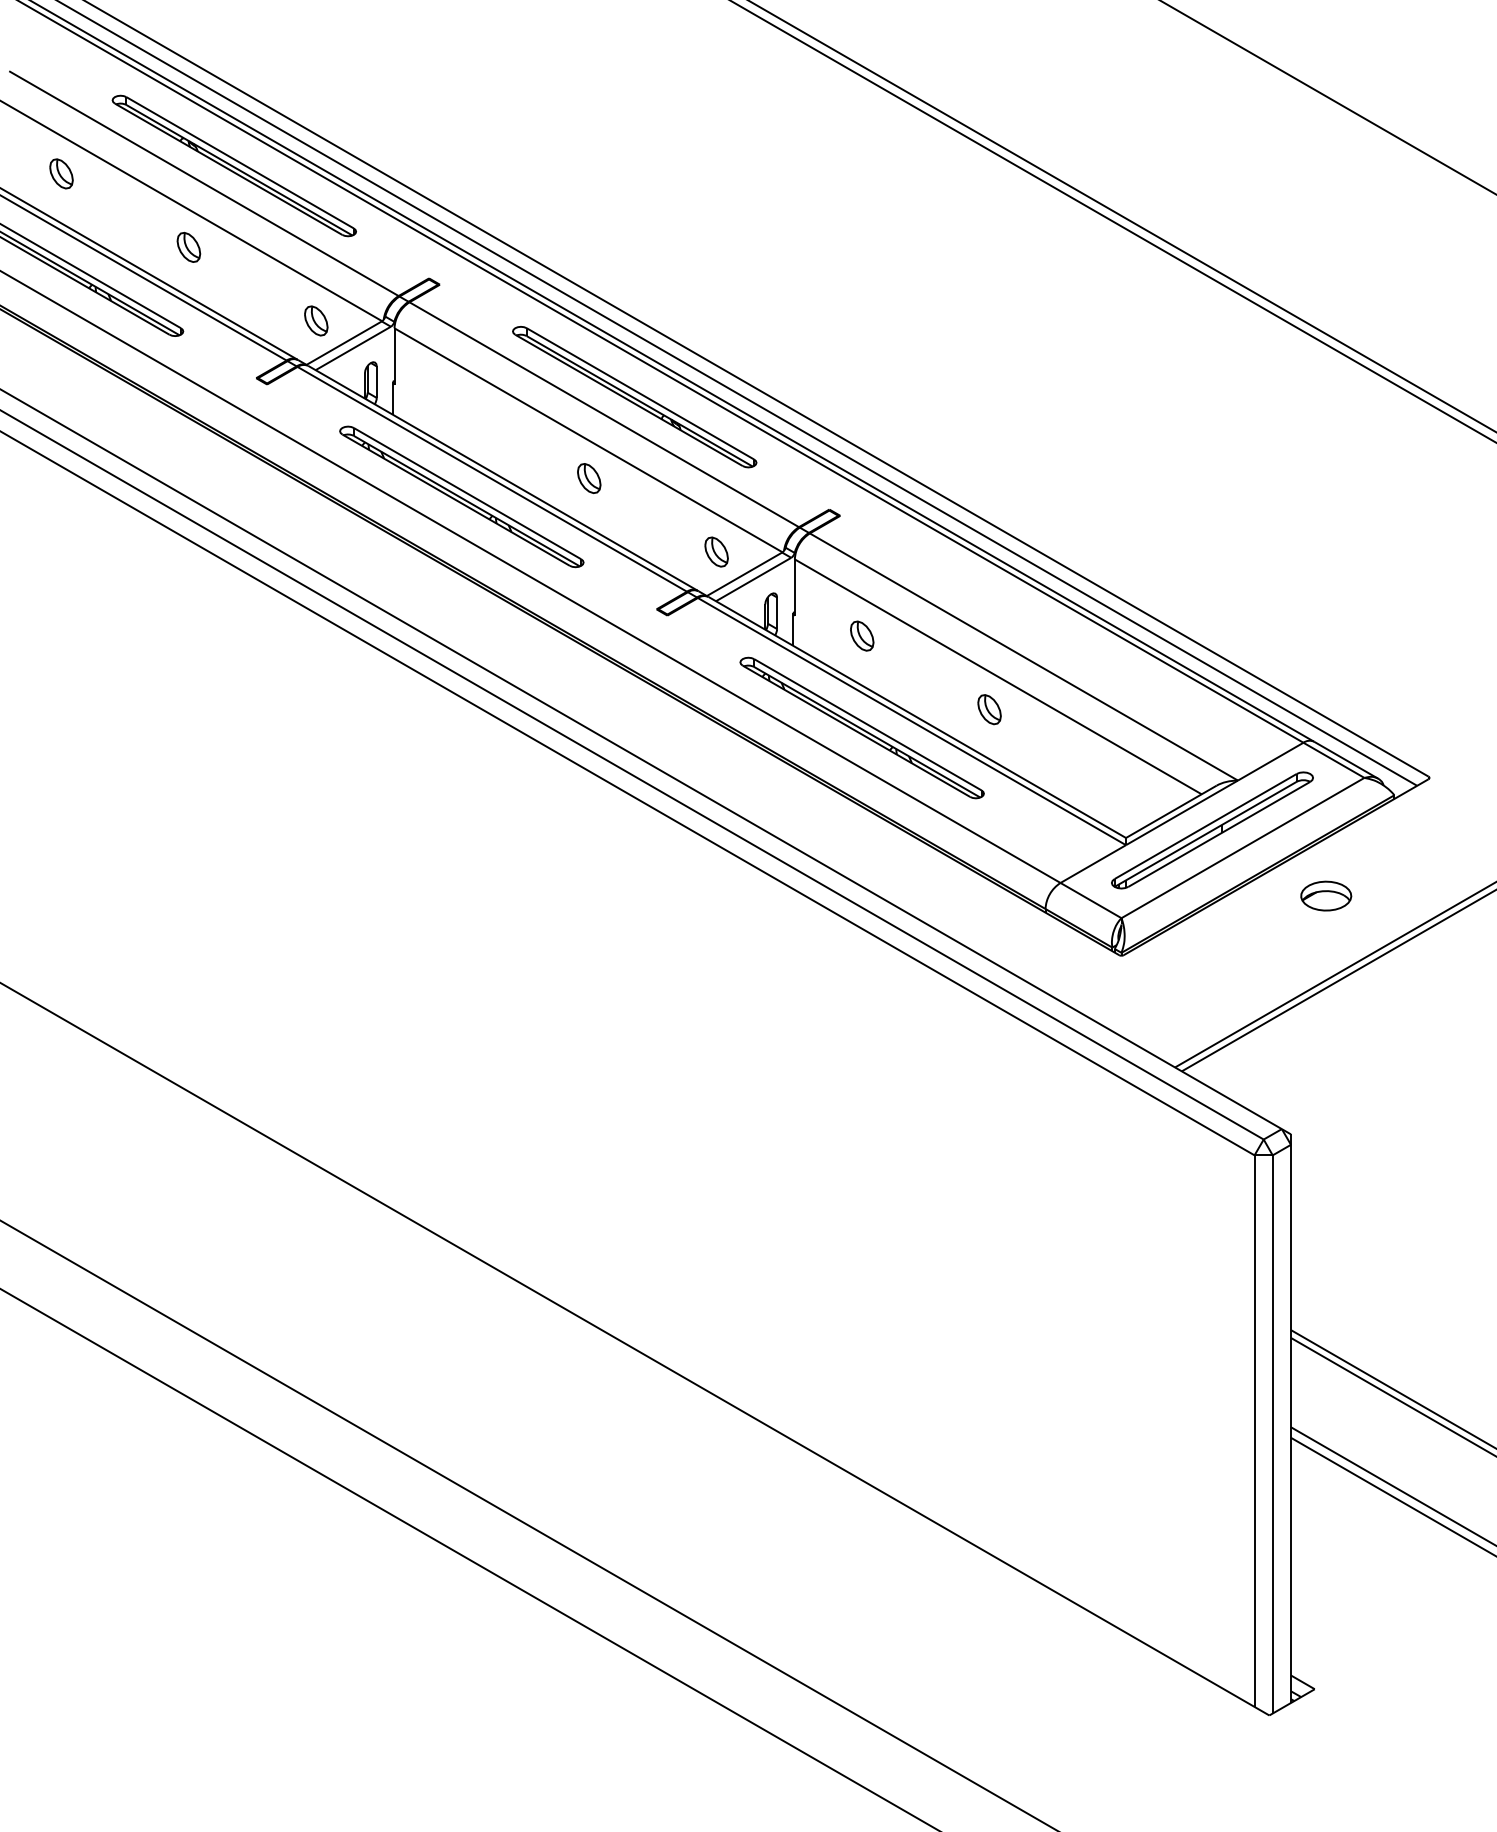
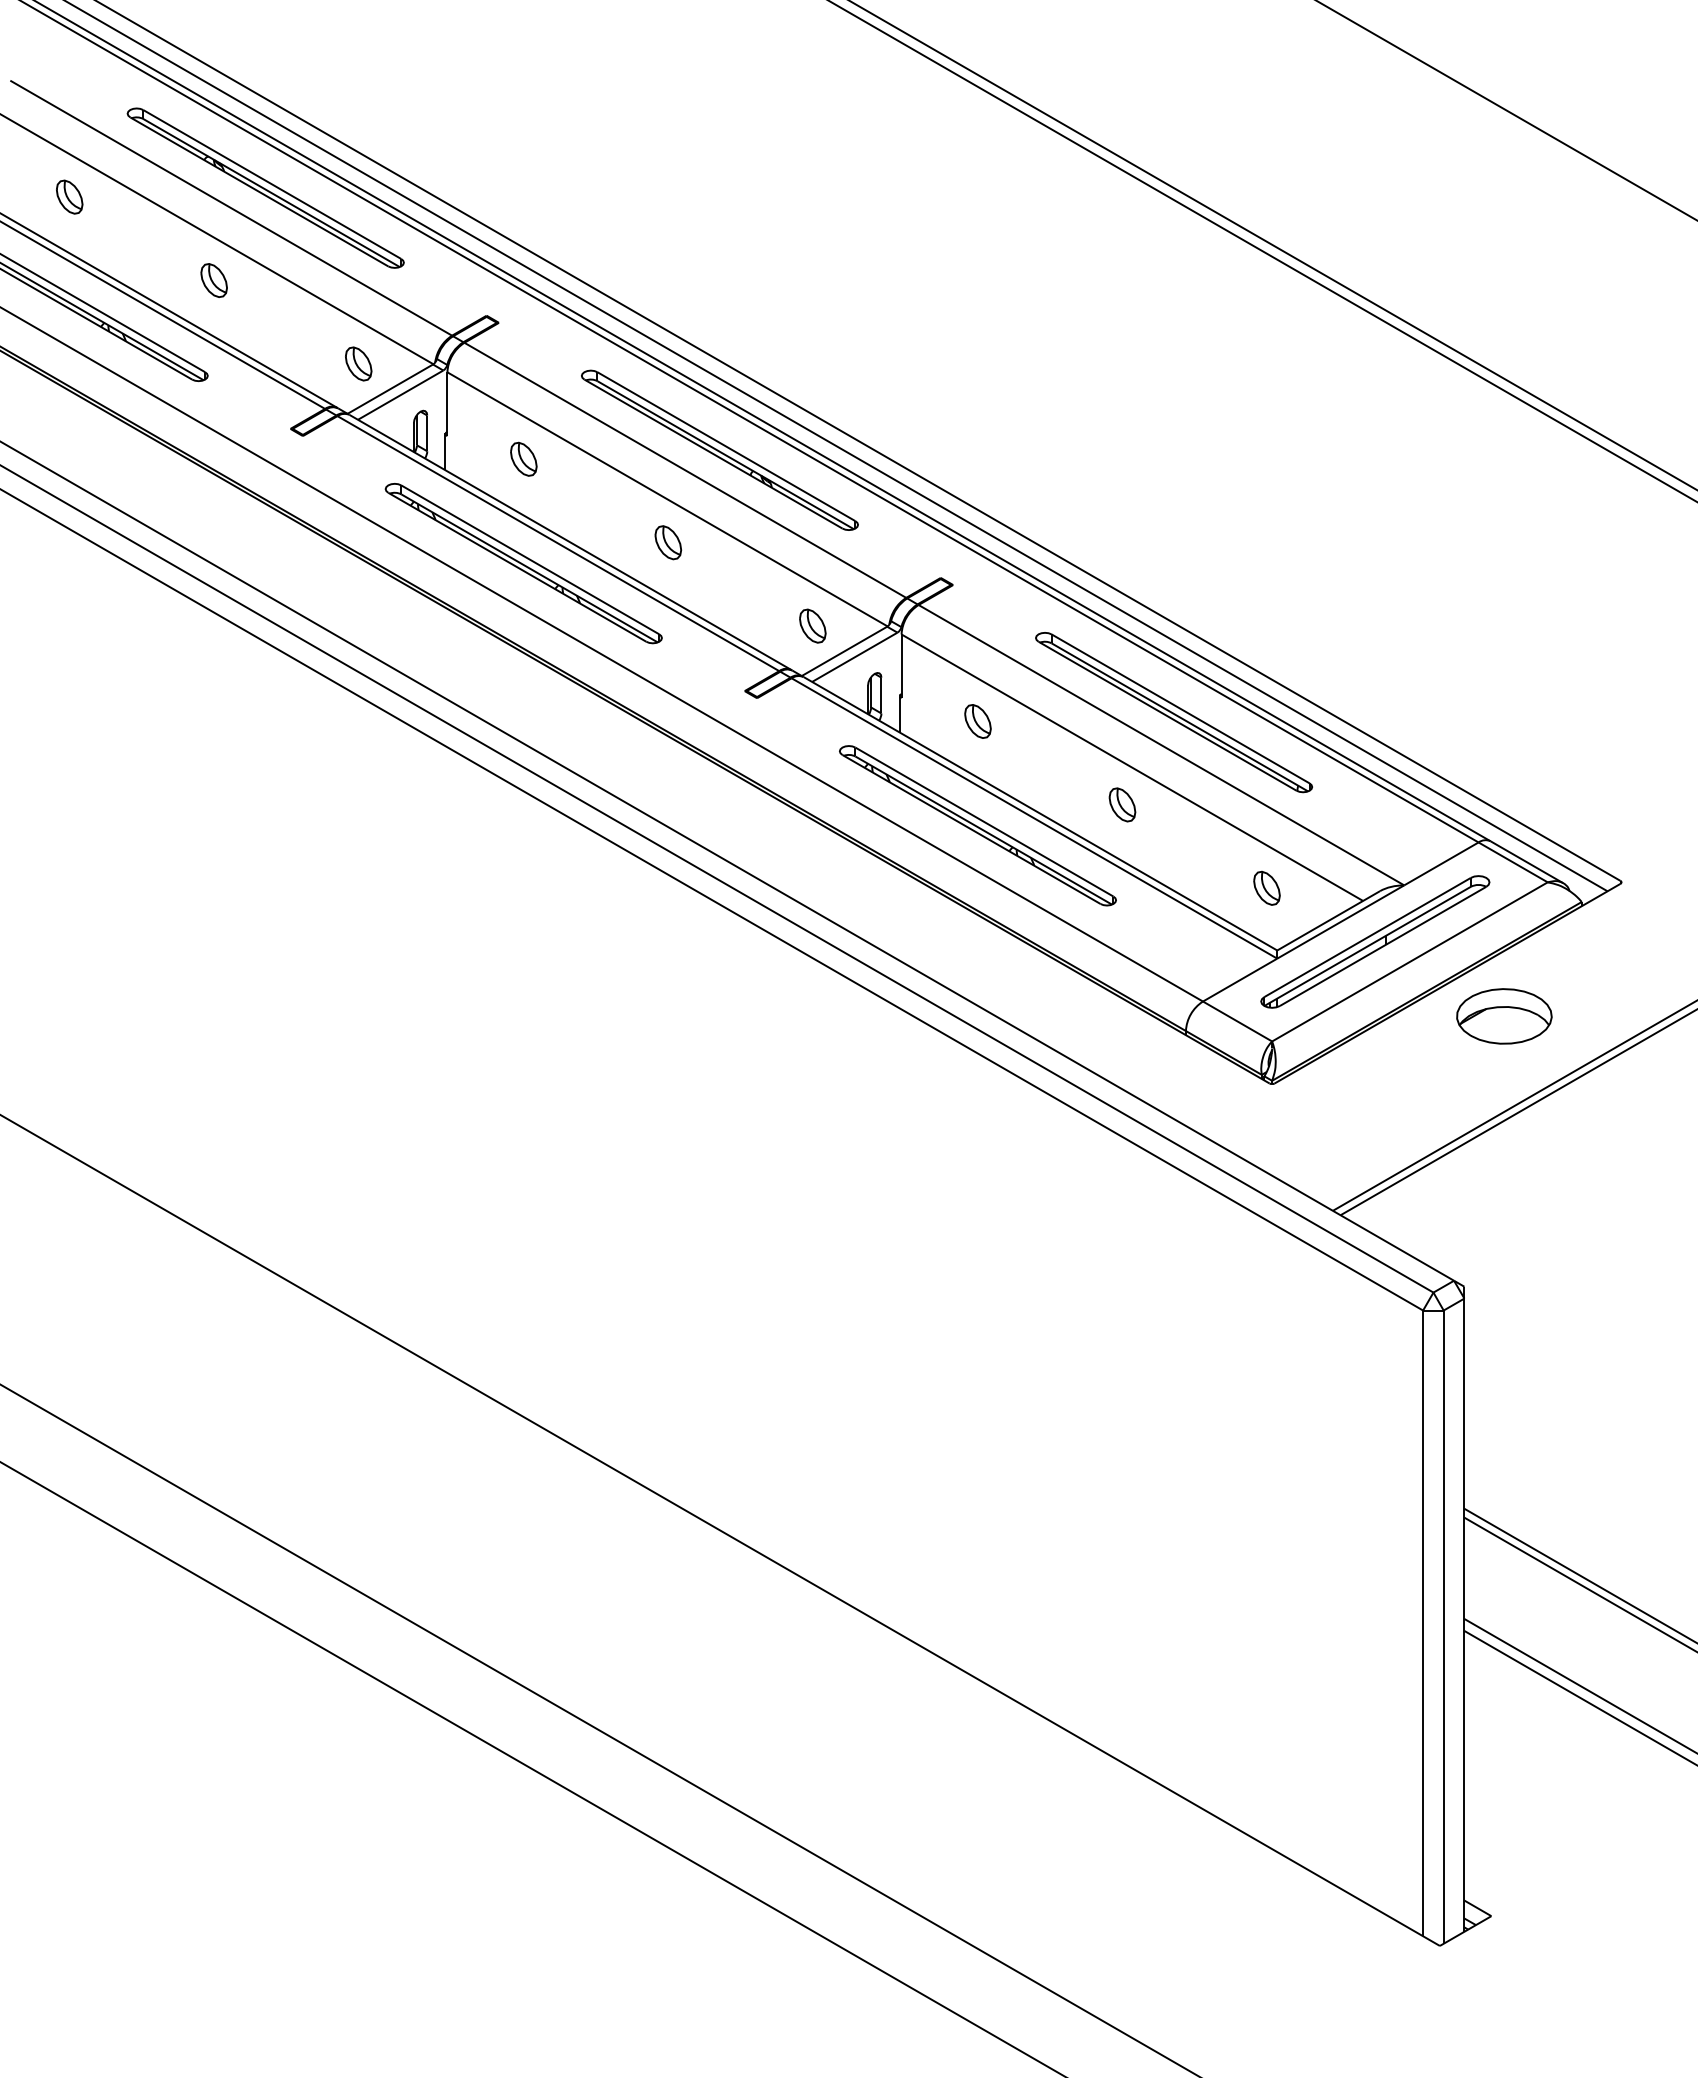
part: (461, 404) -> (523, 458), added
part: (1034, 628) -> (1173, 712), added
part: (1116, 782) -> (1266, 887), added
part: (1326, 896) -> (1504, 1016), size x1.67

